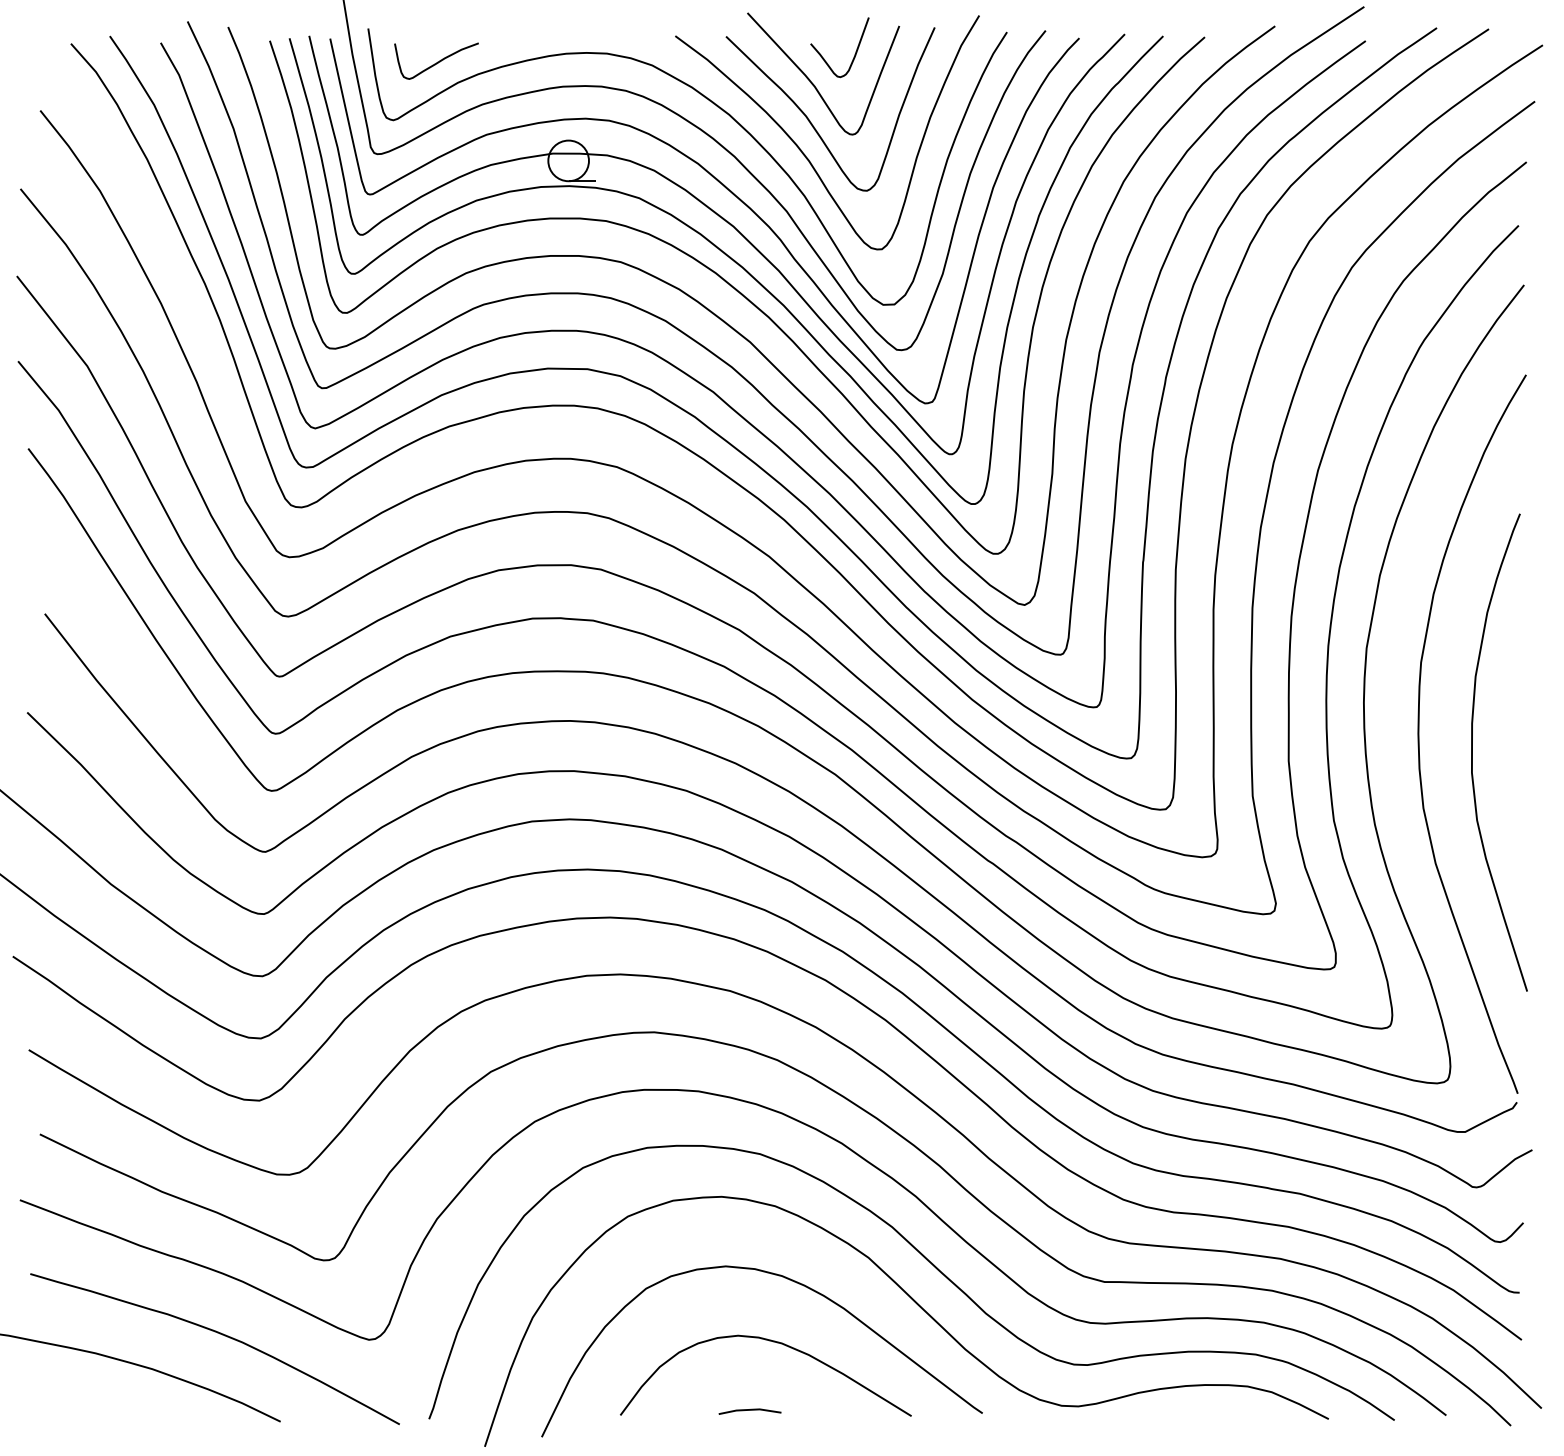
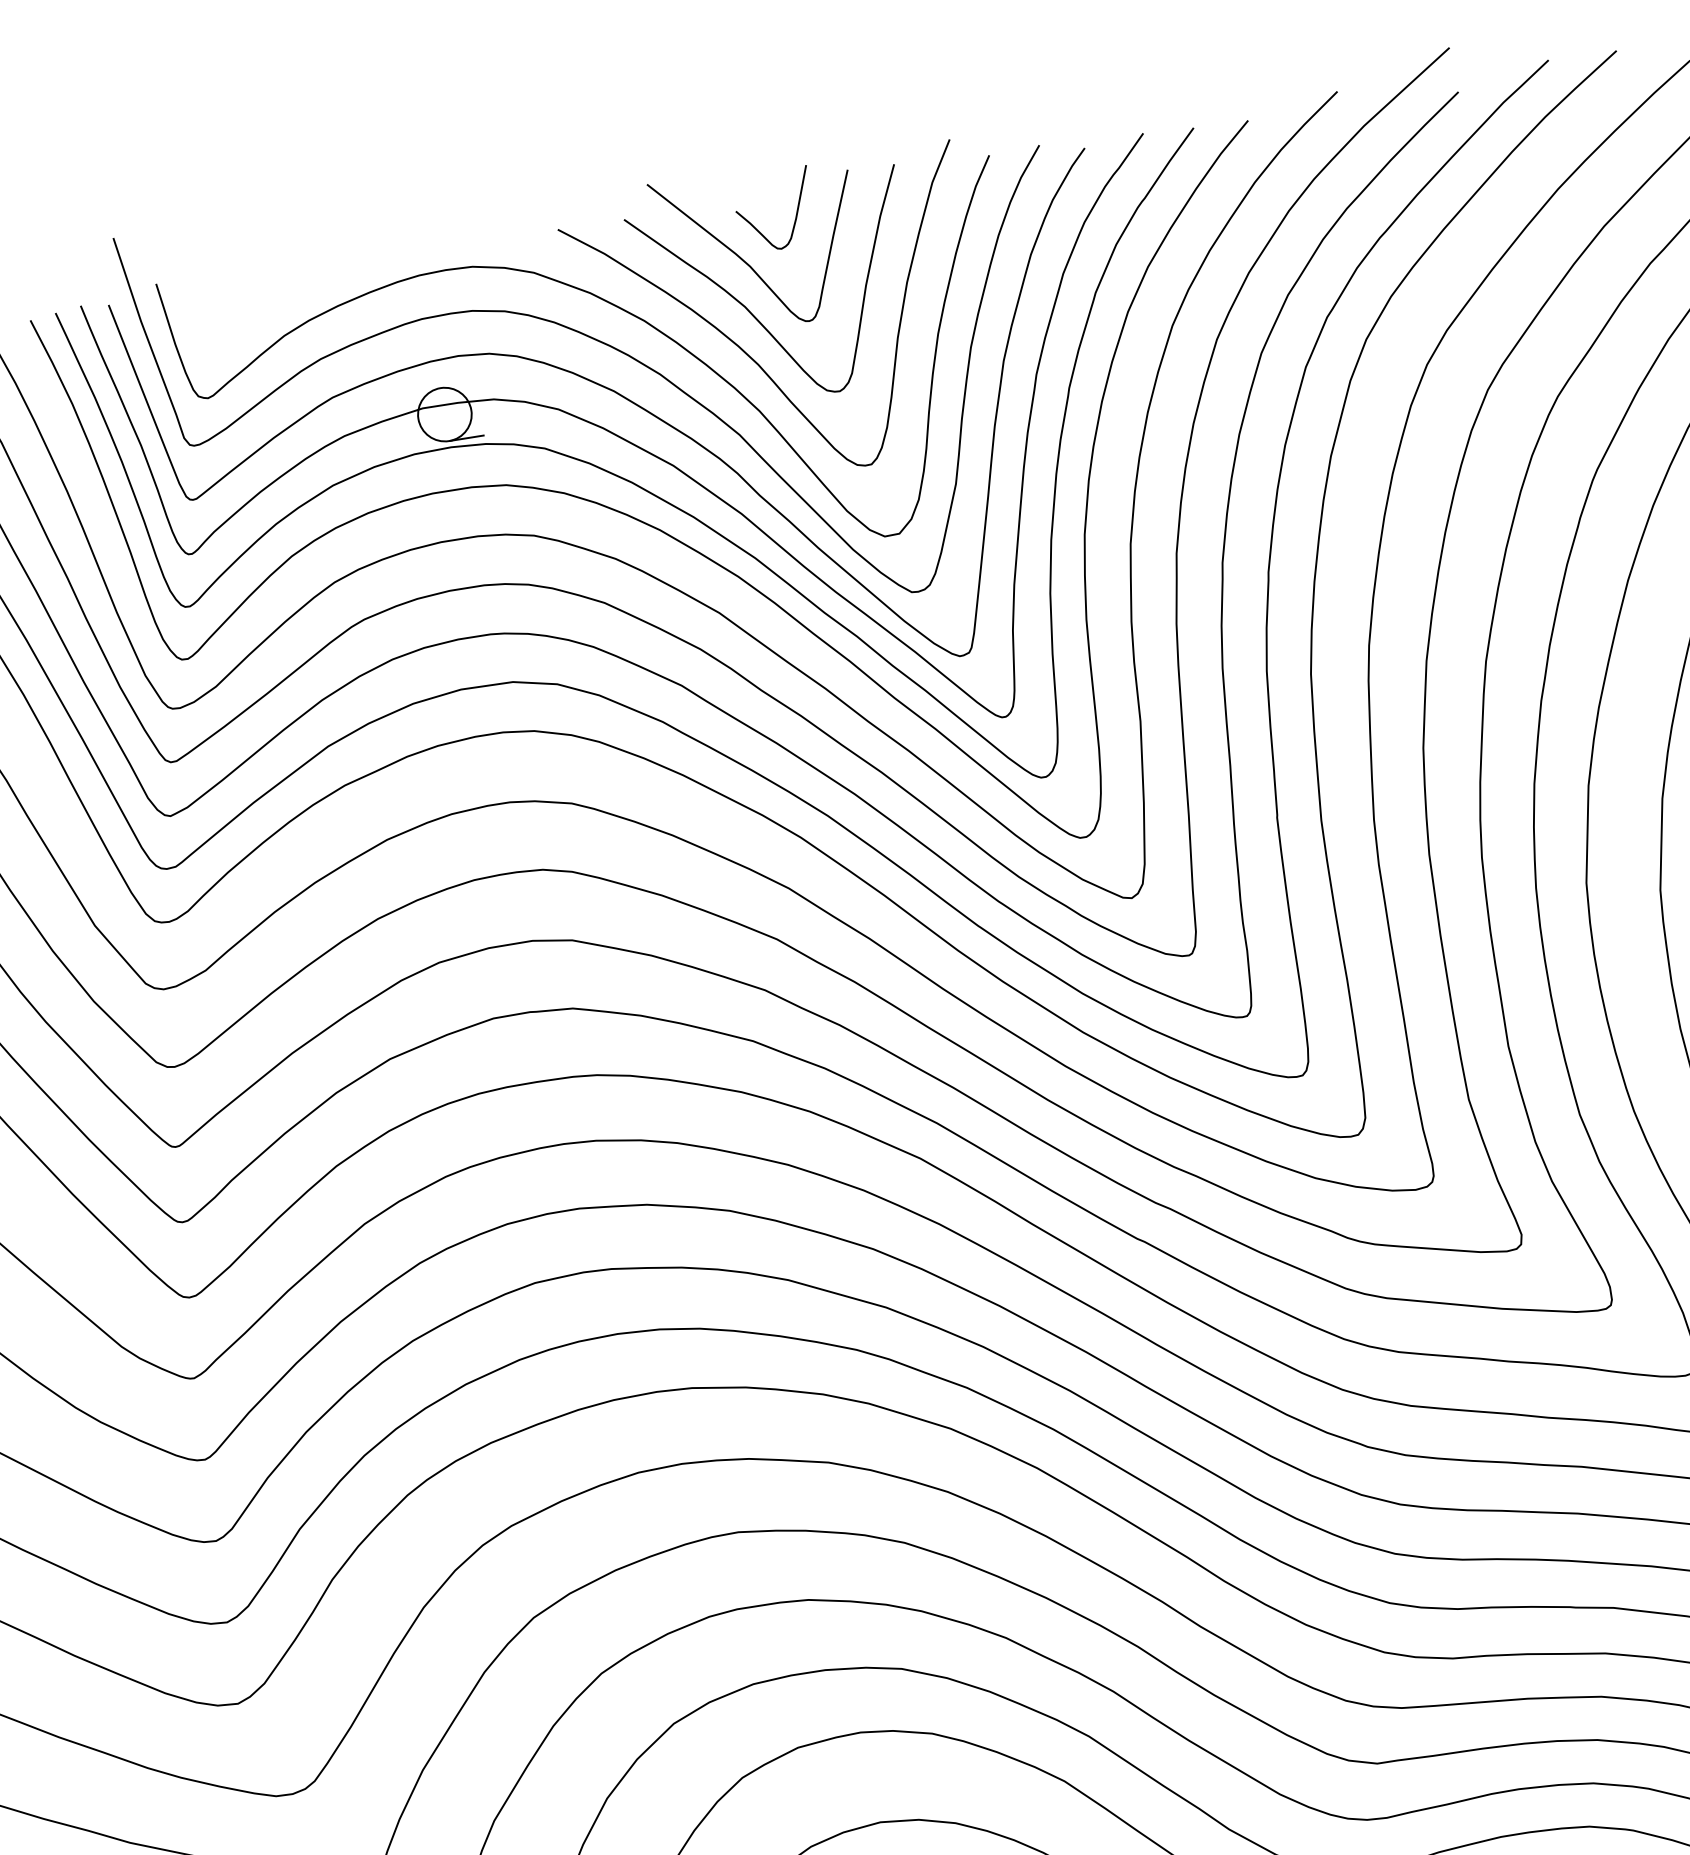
curve: (437, 61) -> (253, 312), removed

